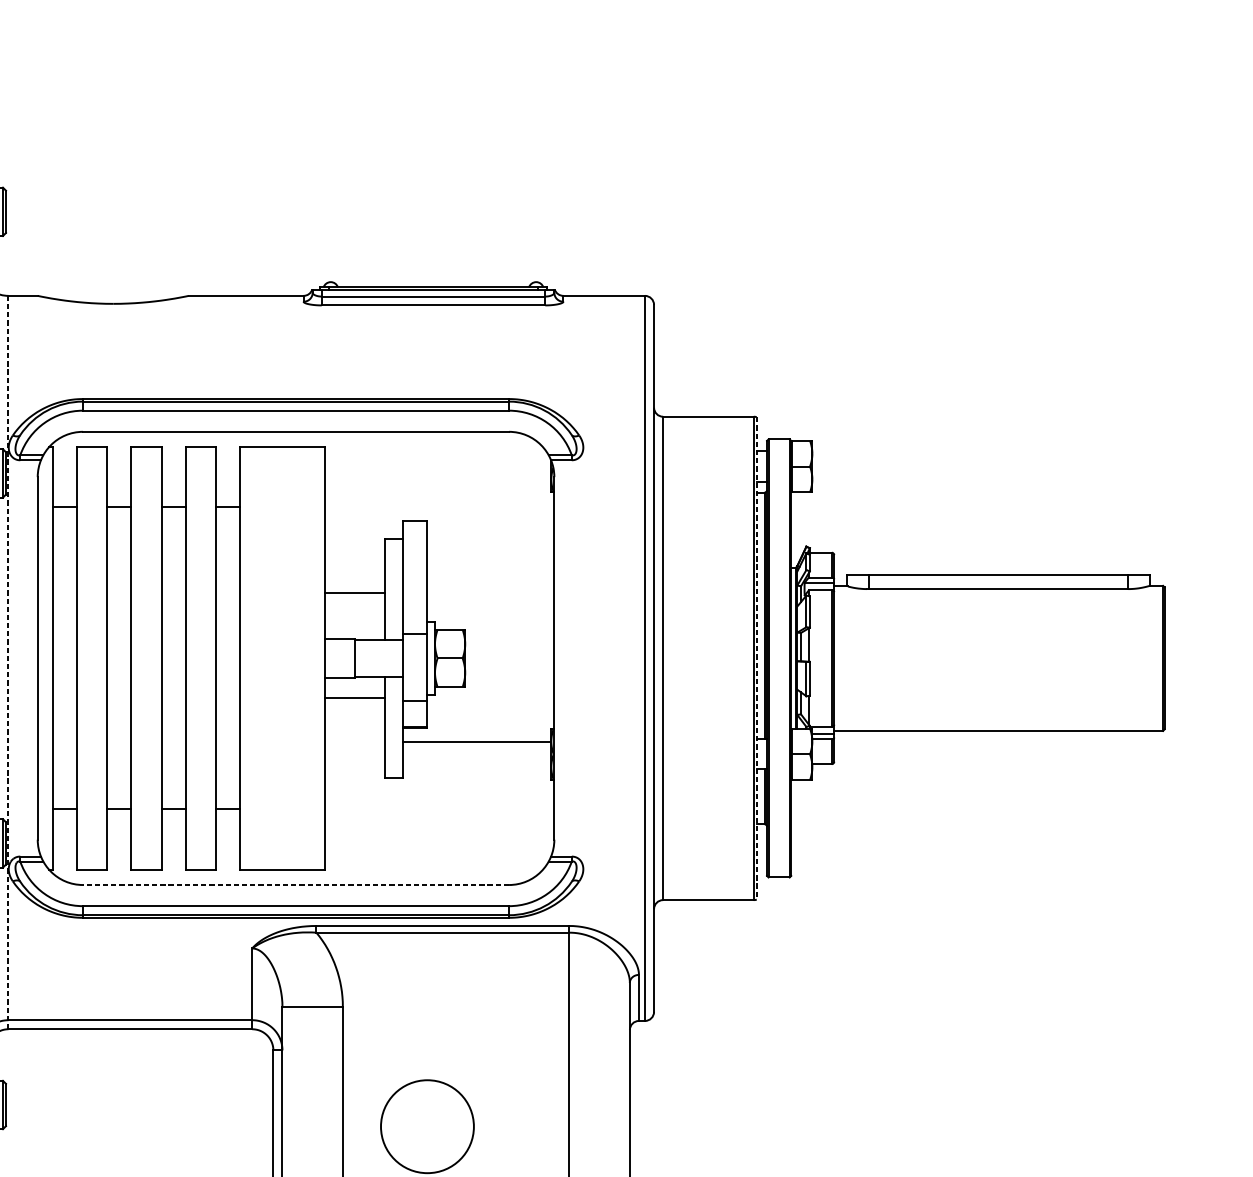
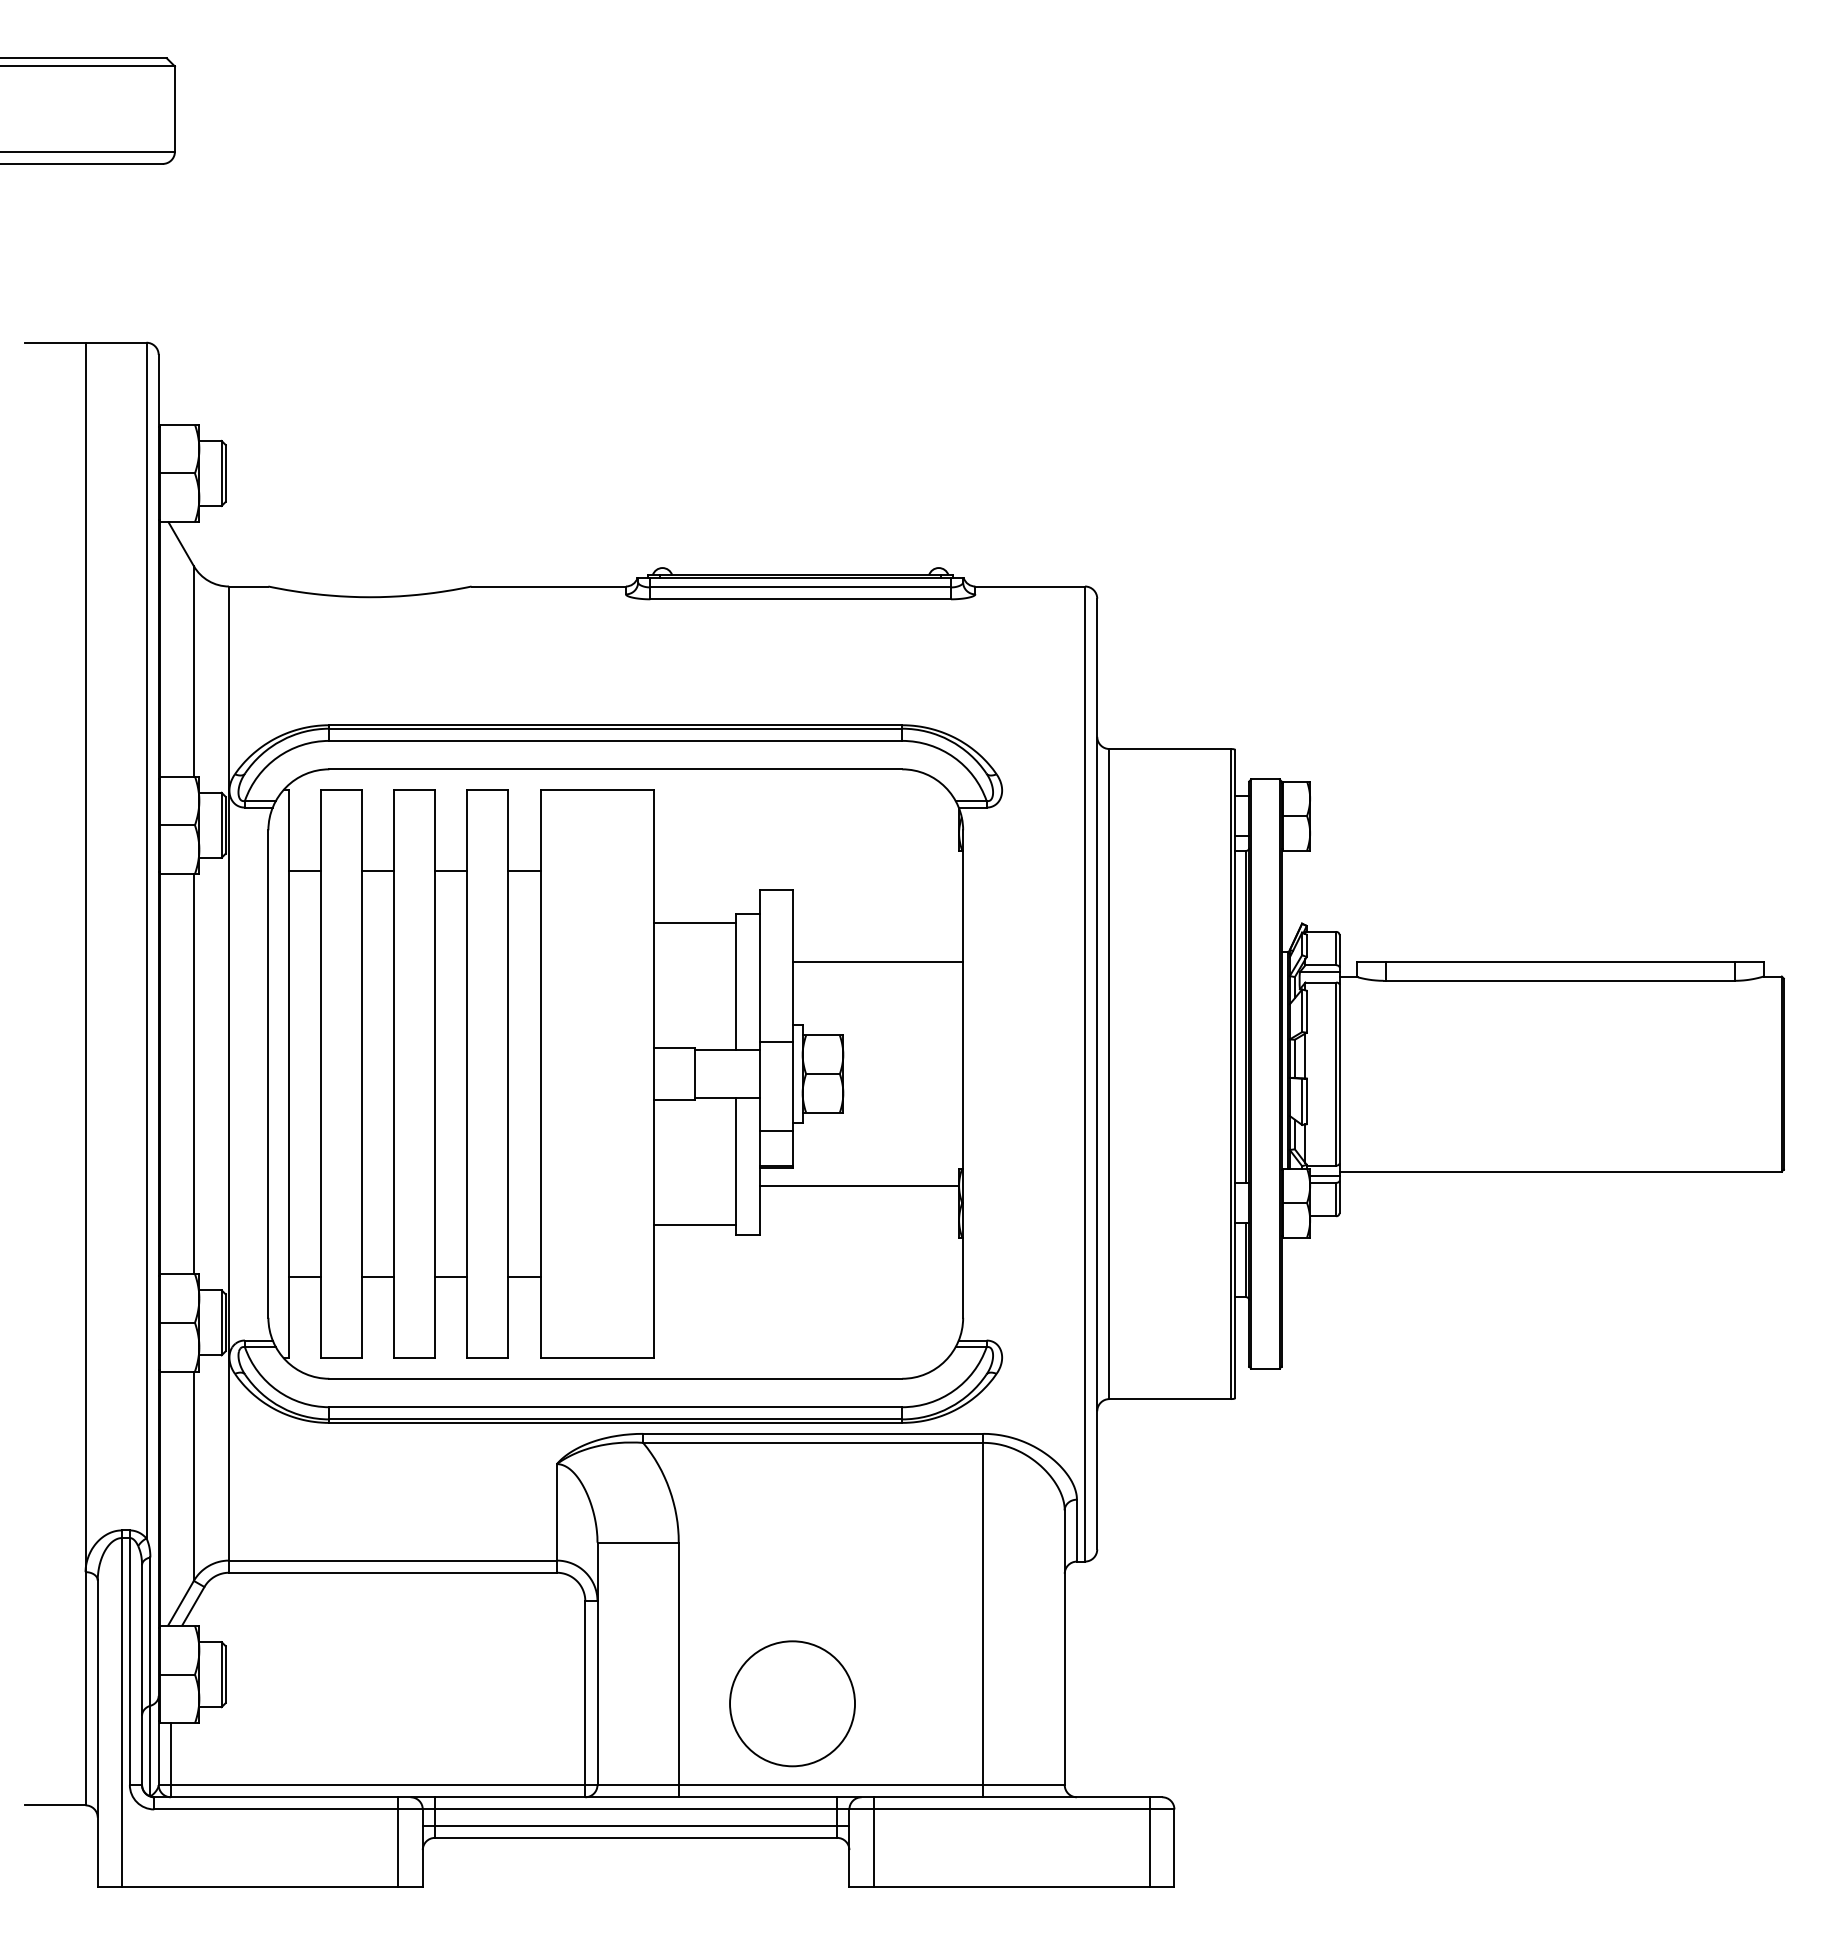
line: (490, 575) -> (877, 962), added
line: (354, 592) -> (694, 922), moved
line: (756, 658) -> (1235, 1074), dashed -> solid
line: (8, 663) -> (229, 1080), dashed -> solid
line: (354, 698) -> (694, 1225), moved
line: (295, 884) -> (615, 1378), dashed -> solid

